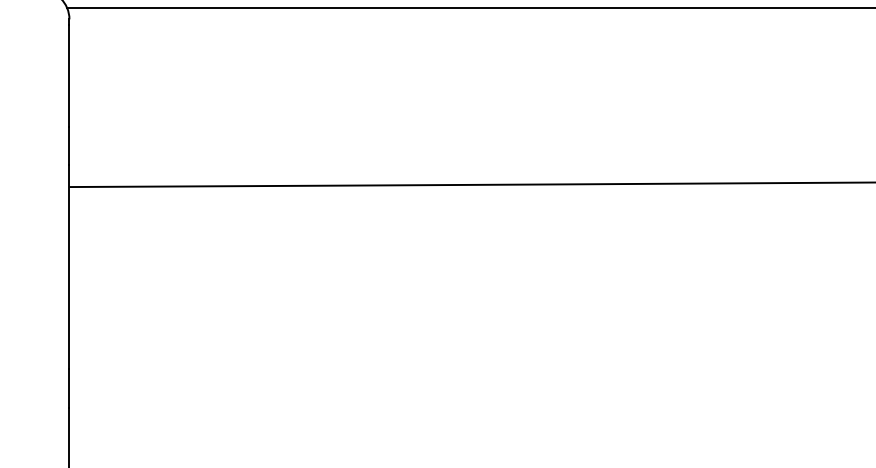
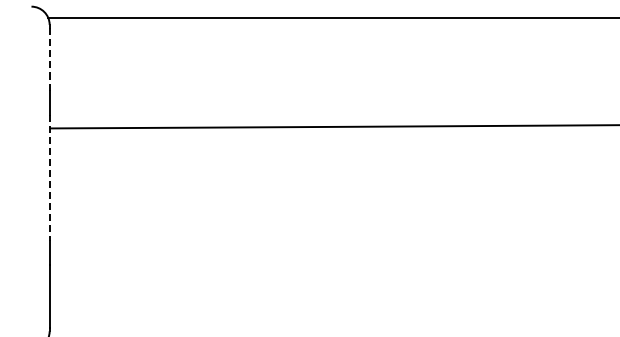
line: (69, 77) -> (49, 60), solid -> dashed
line: (69, 268) -> (49, 178), solid -> dashed

